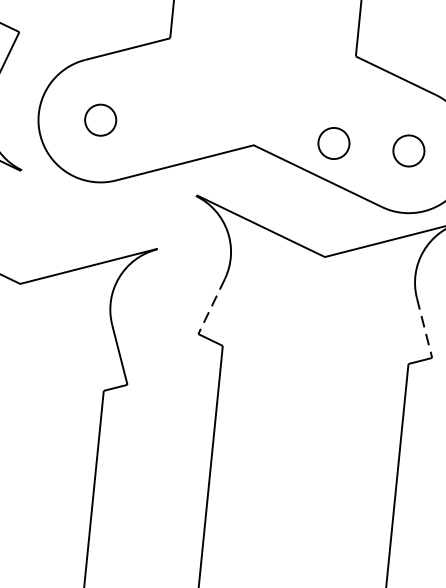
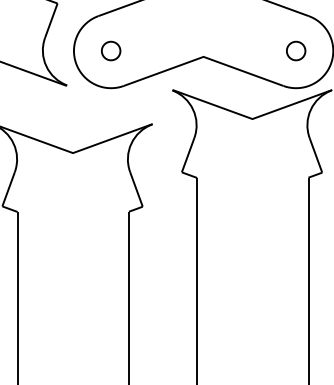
part: (334, 142) -> (251, 50), removed
line: (210, 306) -> (187, 155), dashed -> solid
line: (425, 328) -> (316, 155), dashed -> solid

